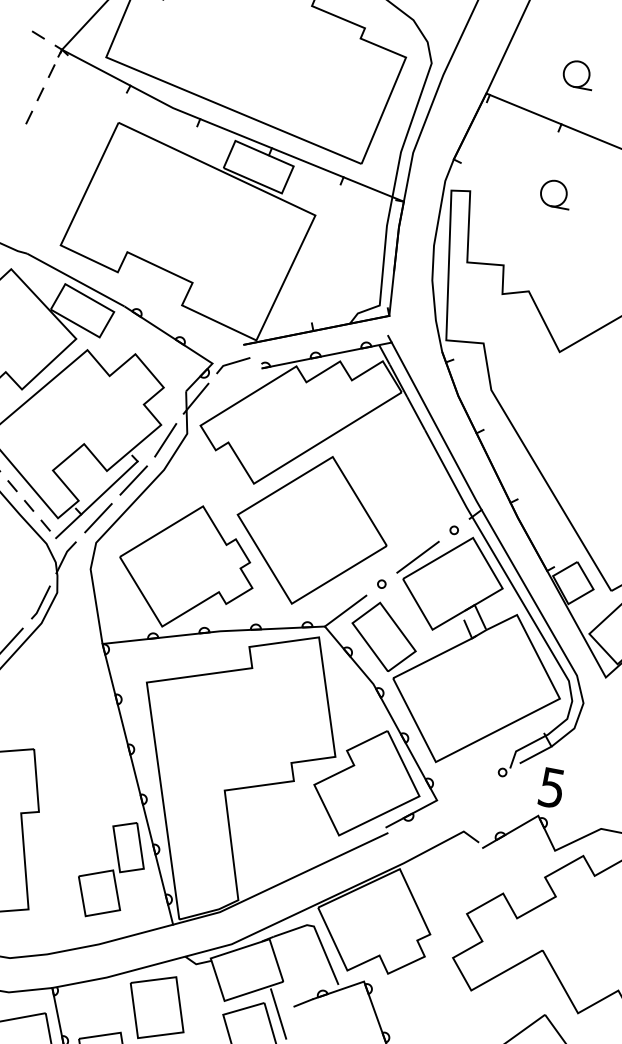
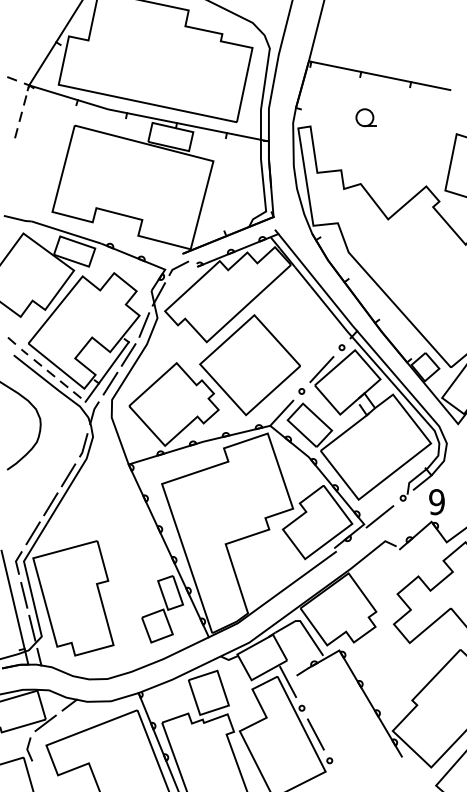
part: (577, 74) -> (365, 37), removed
text: (551, 788) -> (436, 502), 5 -> 9
line: (462, 792) -> (379, 516), added

